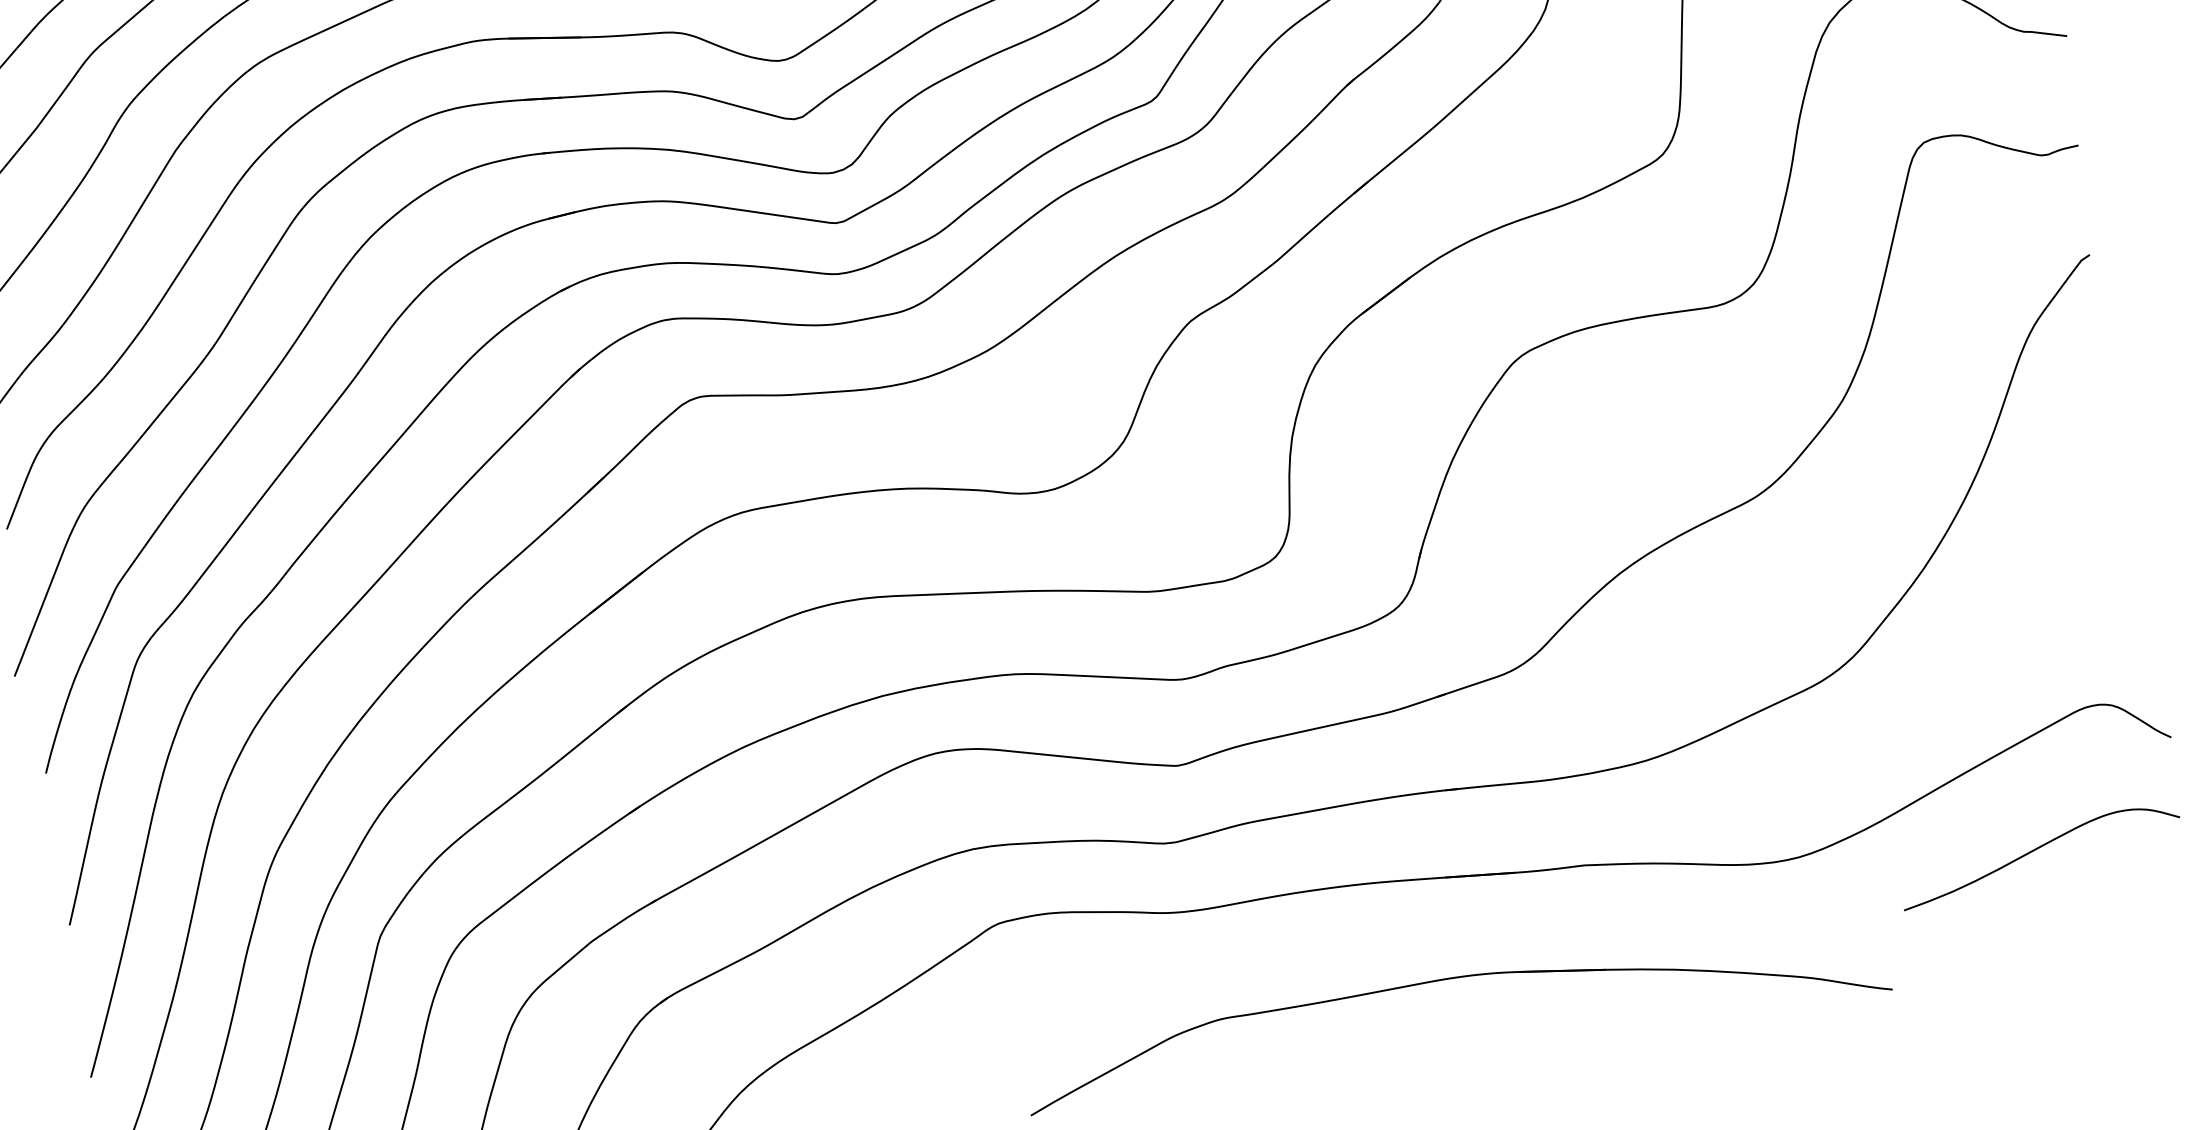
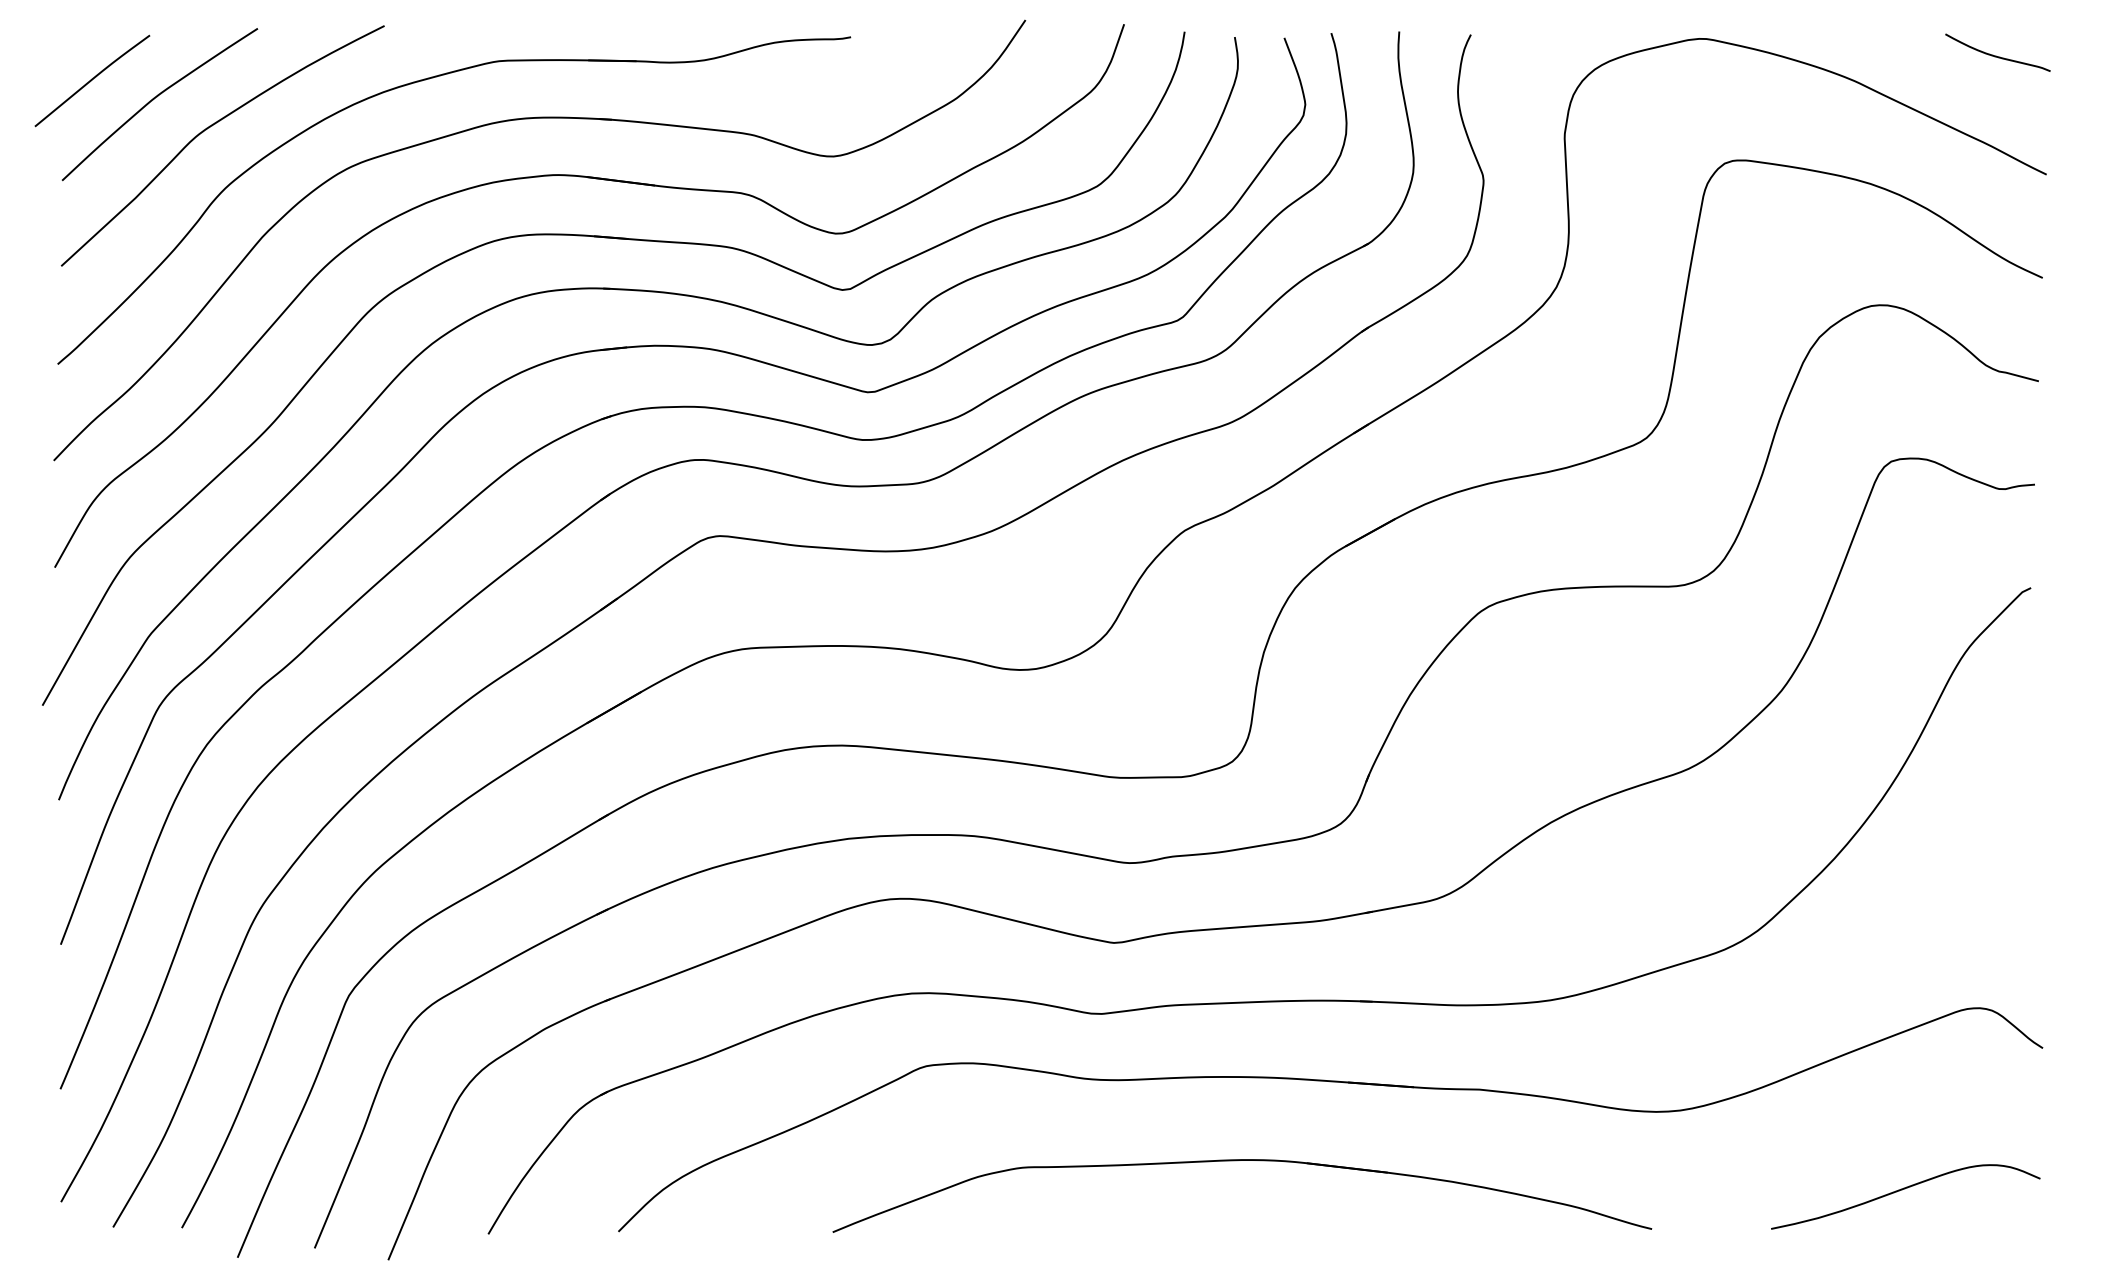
curve: (2036, 850) -> (1902, 1190), moved
part: (1446, 980) -> (1237, 1161), moved

